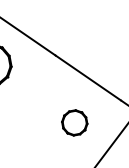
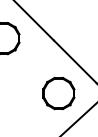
part: (74, 122) -> (58, 93), size x1.67

